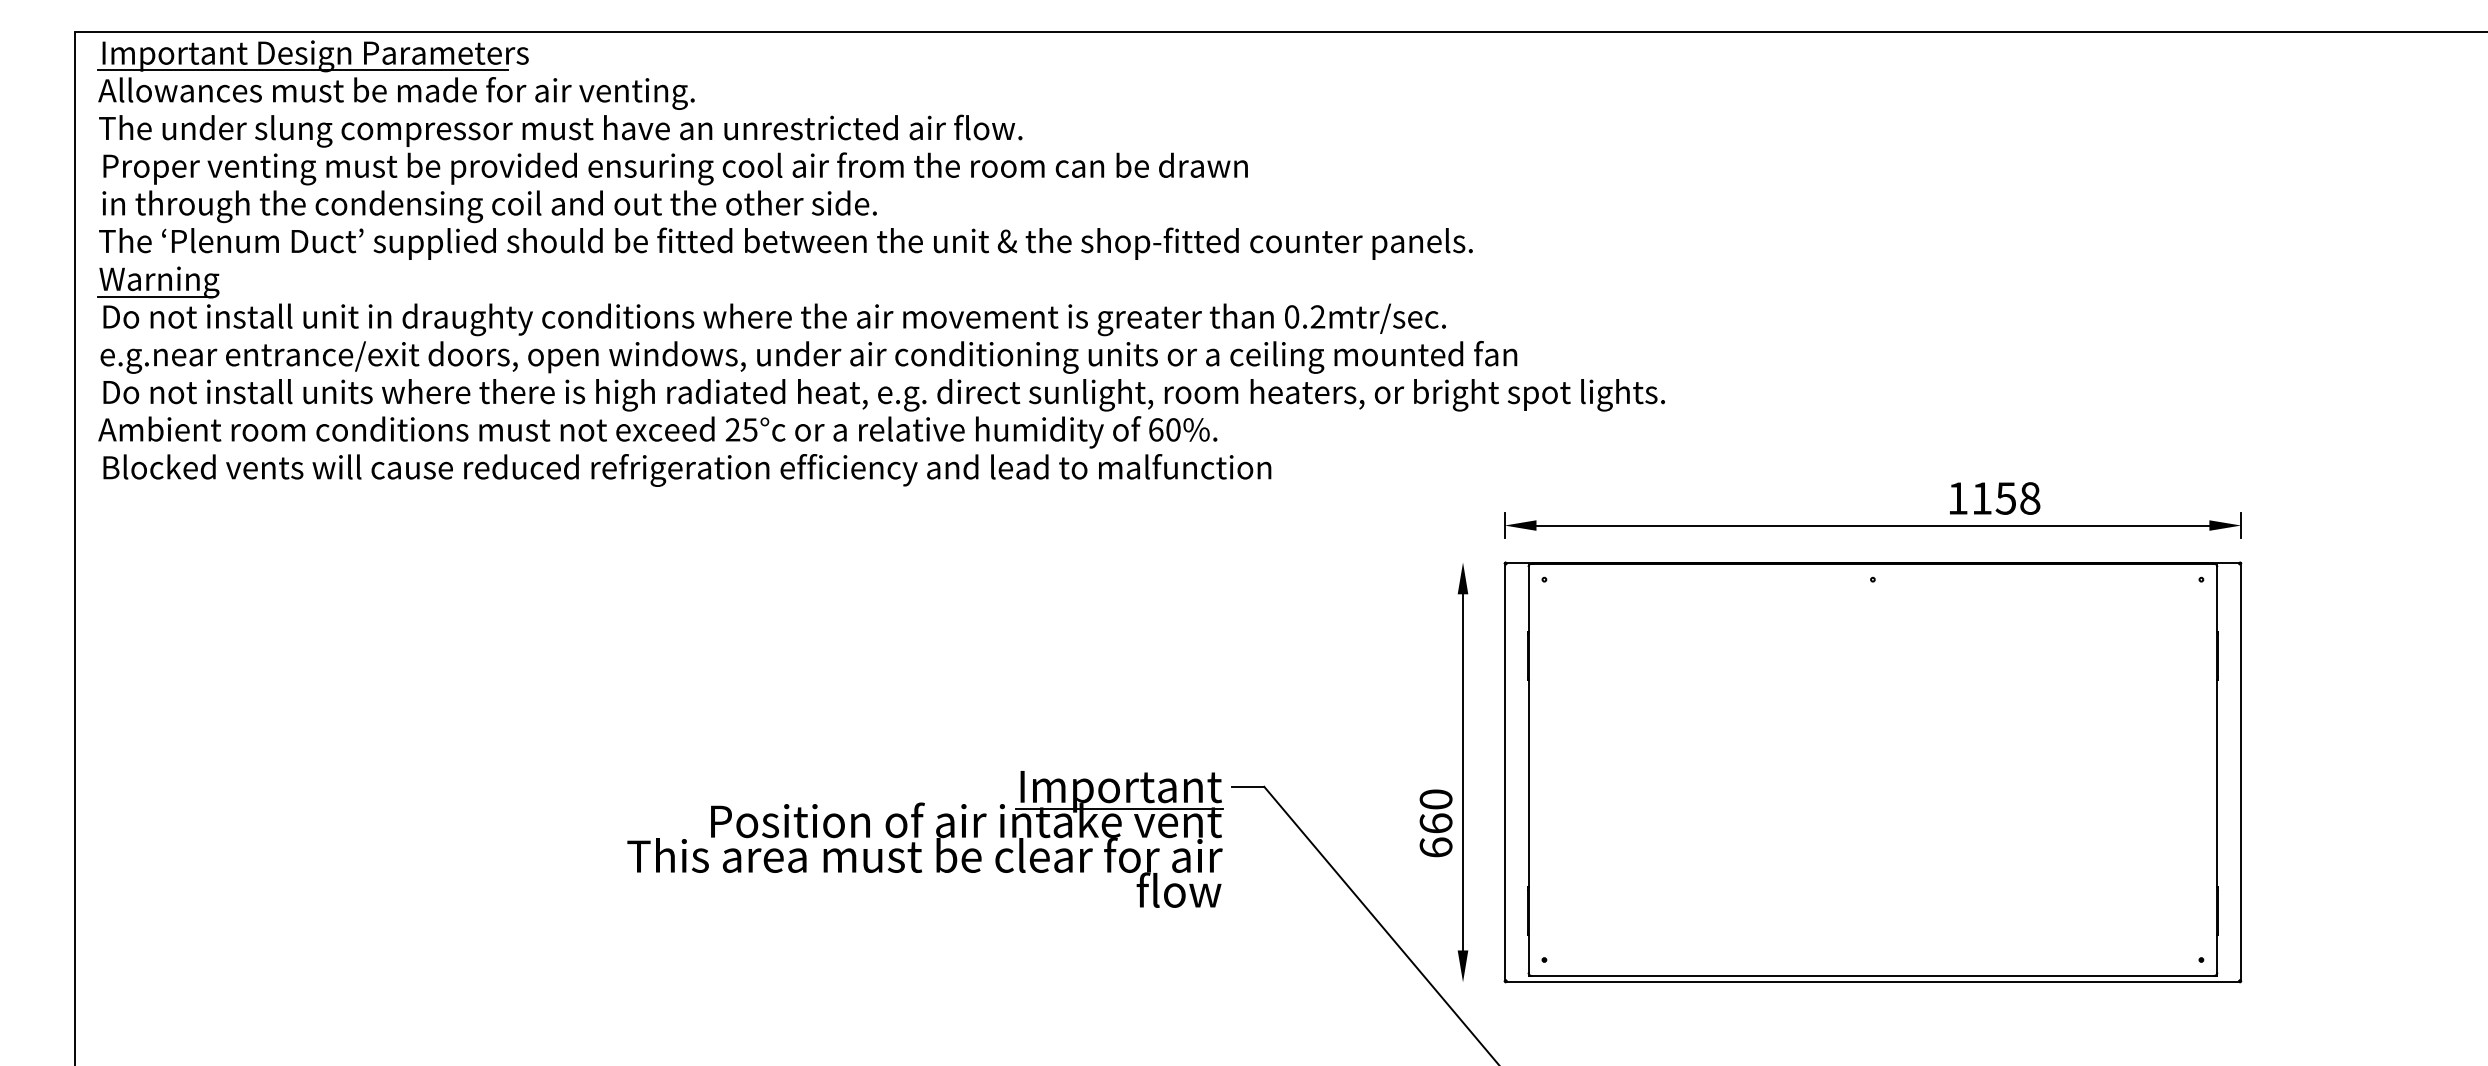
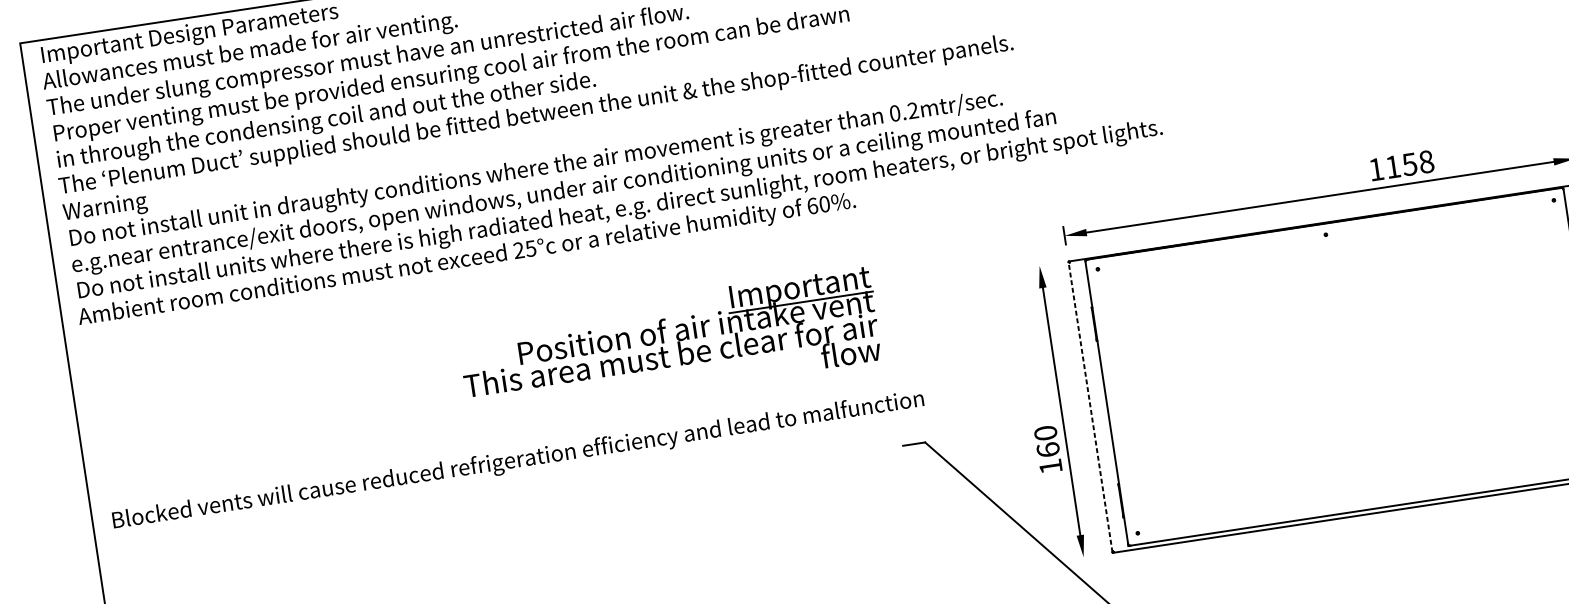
line: (303, 70) -> (183, 46), removed
line: (156, 296) -> (104, 218), removed
text: (687, 470) -> (518, 461), moved
line: (1504, 771) -> (1090, 406), solid -> dashed
part: (918, 837) -> (664, 343), moved
text: (1435, 847) -> (1050, 466), 660 -> 160

